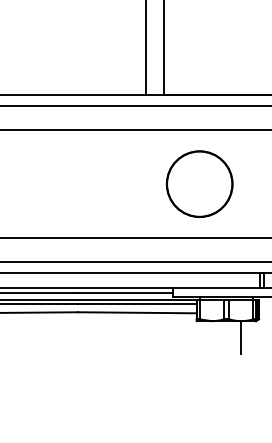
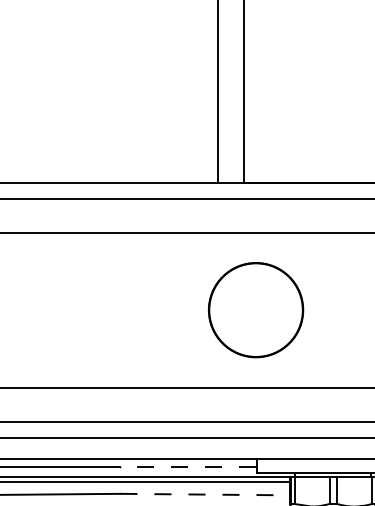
part: (199, 183) -> (255, 309), moved
line: (125, 293) -> (188, 466), solid -> dashed
line: (137, 312) -> (205, 494), solid -> dashed

